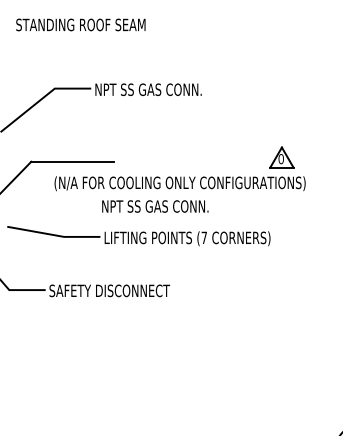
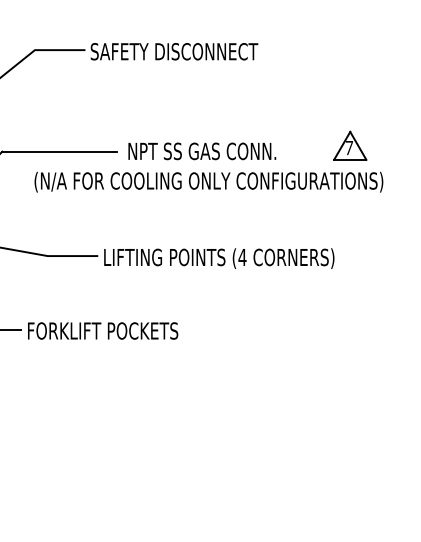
text: (155, 89) -> (174, 51), NPT SS GAS CONN. -> SAFETY DISCONNECT
text: (280, 159) -> (348, 148), 0 -> 7
text: (155, 206) -> (202, 151), moved
text: (204, 237) -> (242, 256), (7 -> (4
text: (109, 290) -> (110, 330), SAFETY DISCONNECT -> FORKLIFT POCKETS

